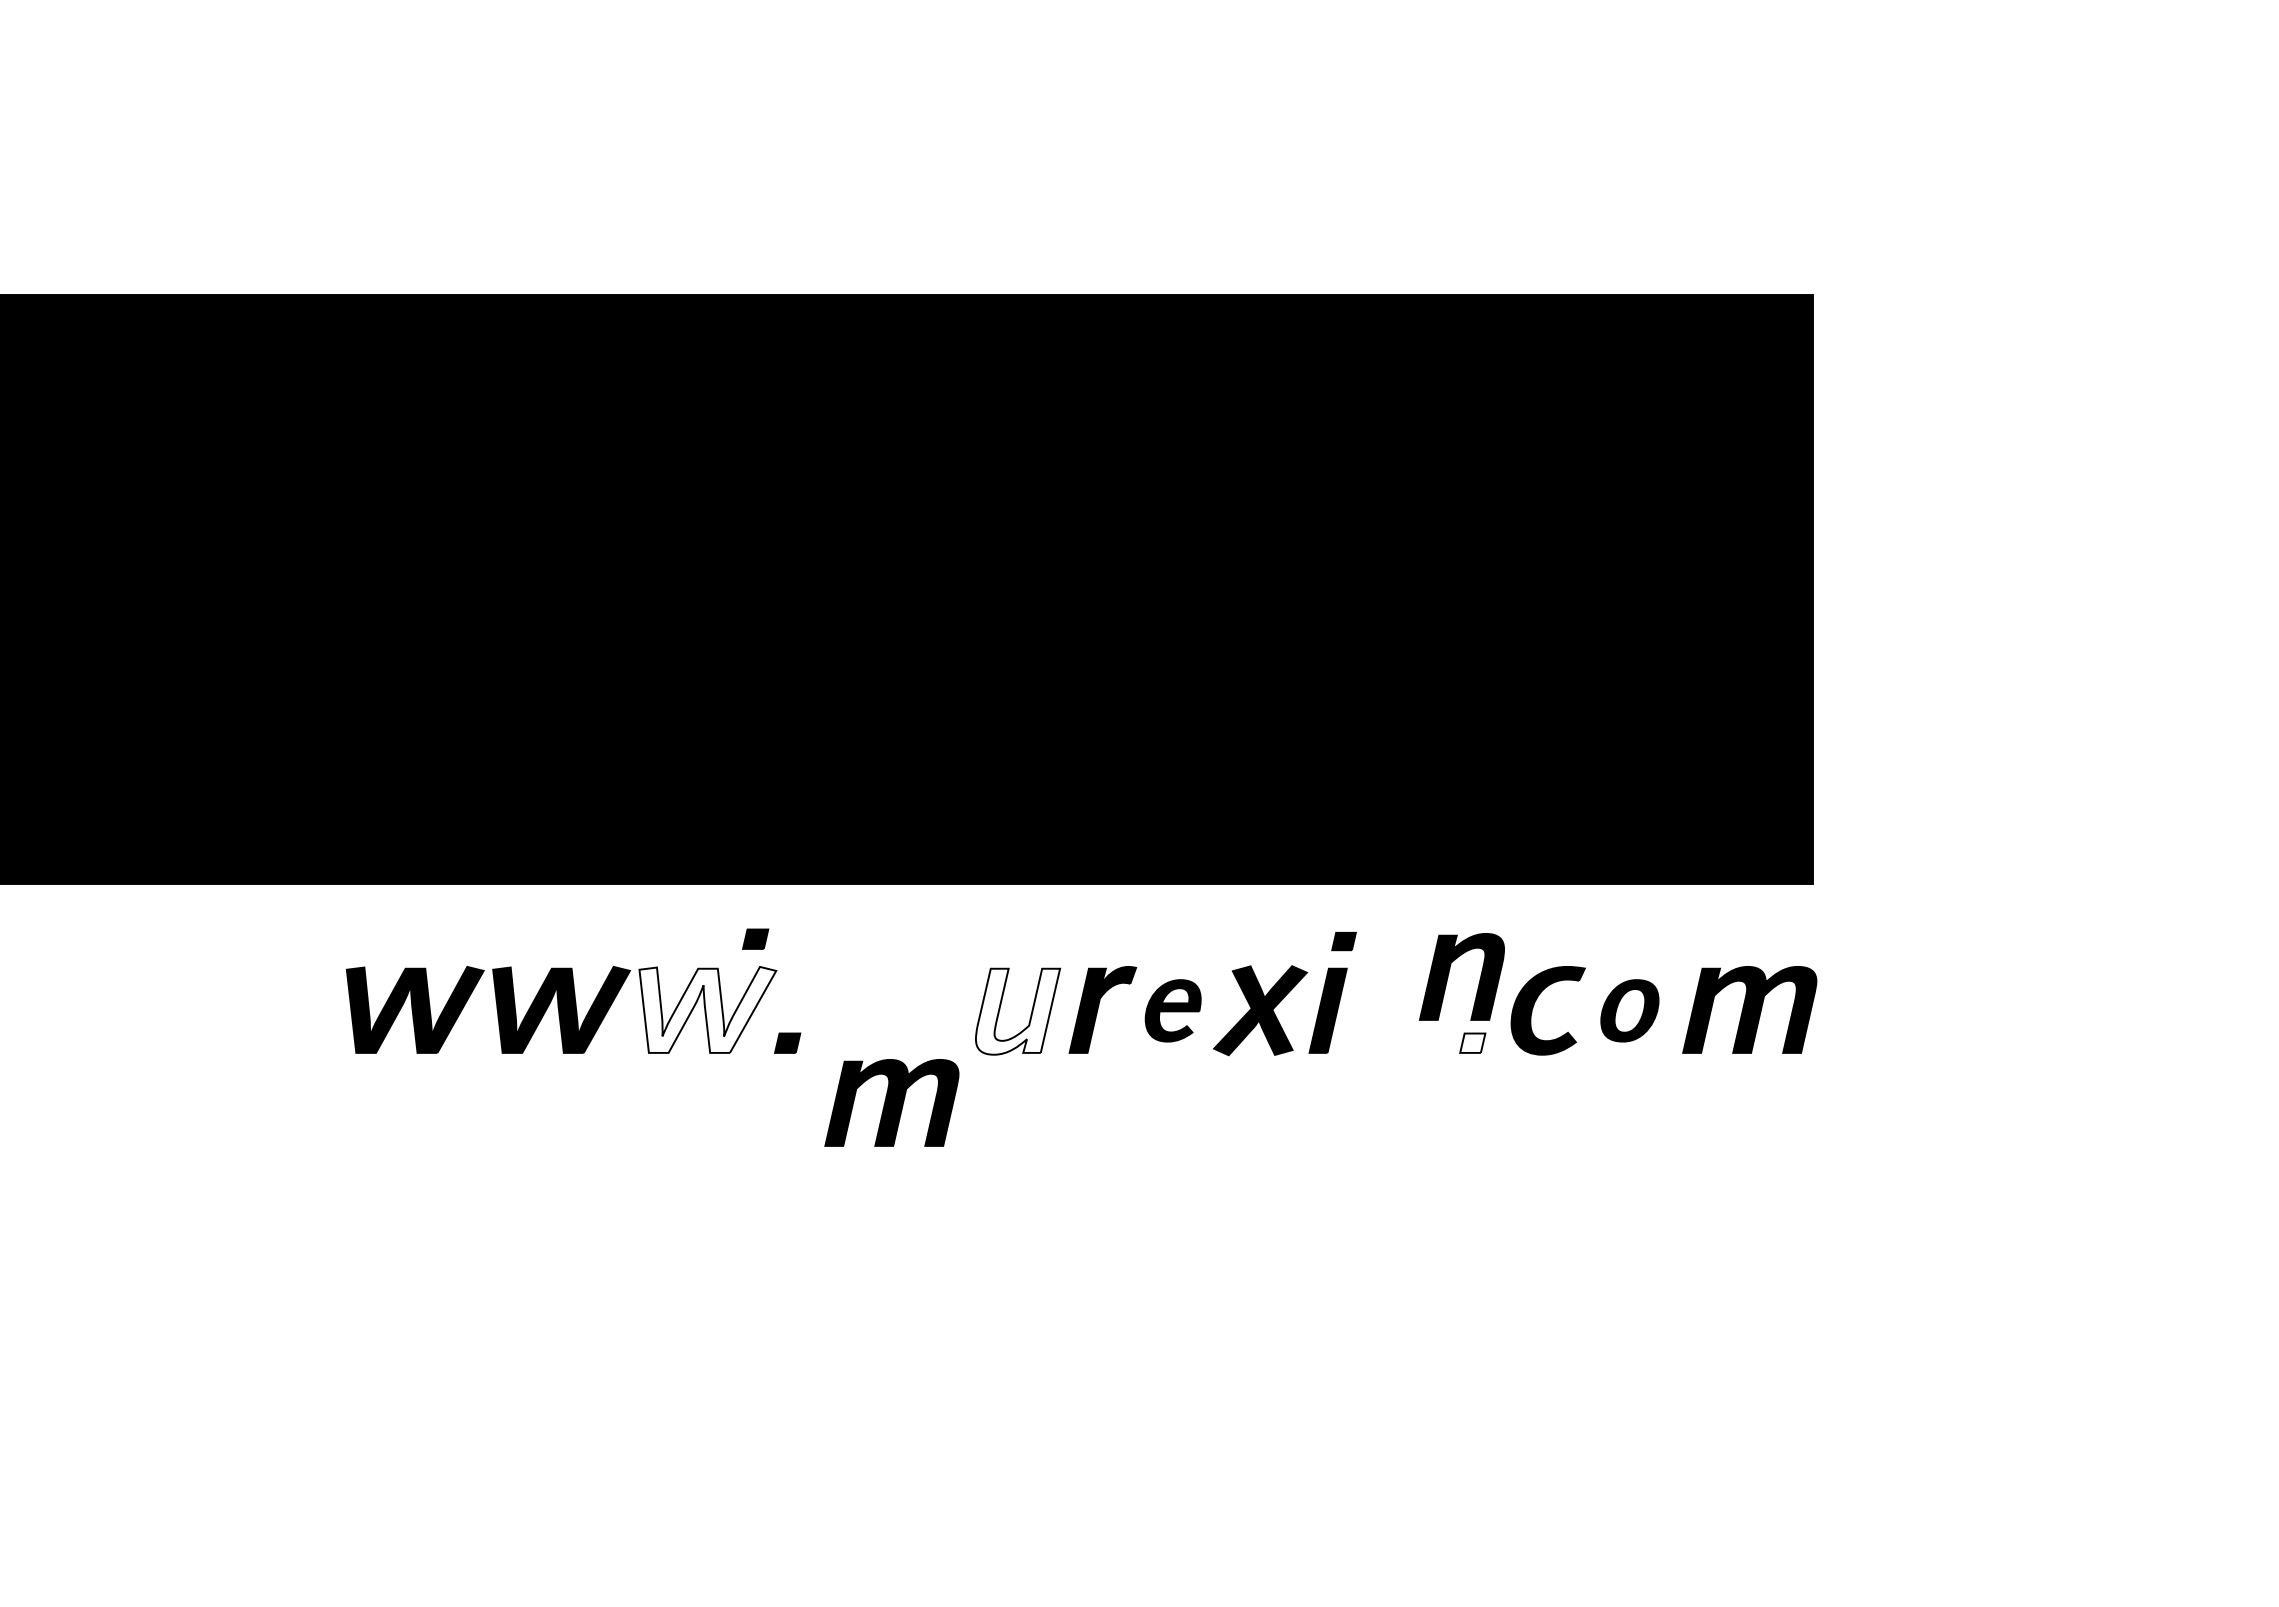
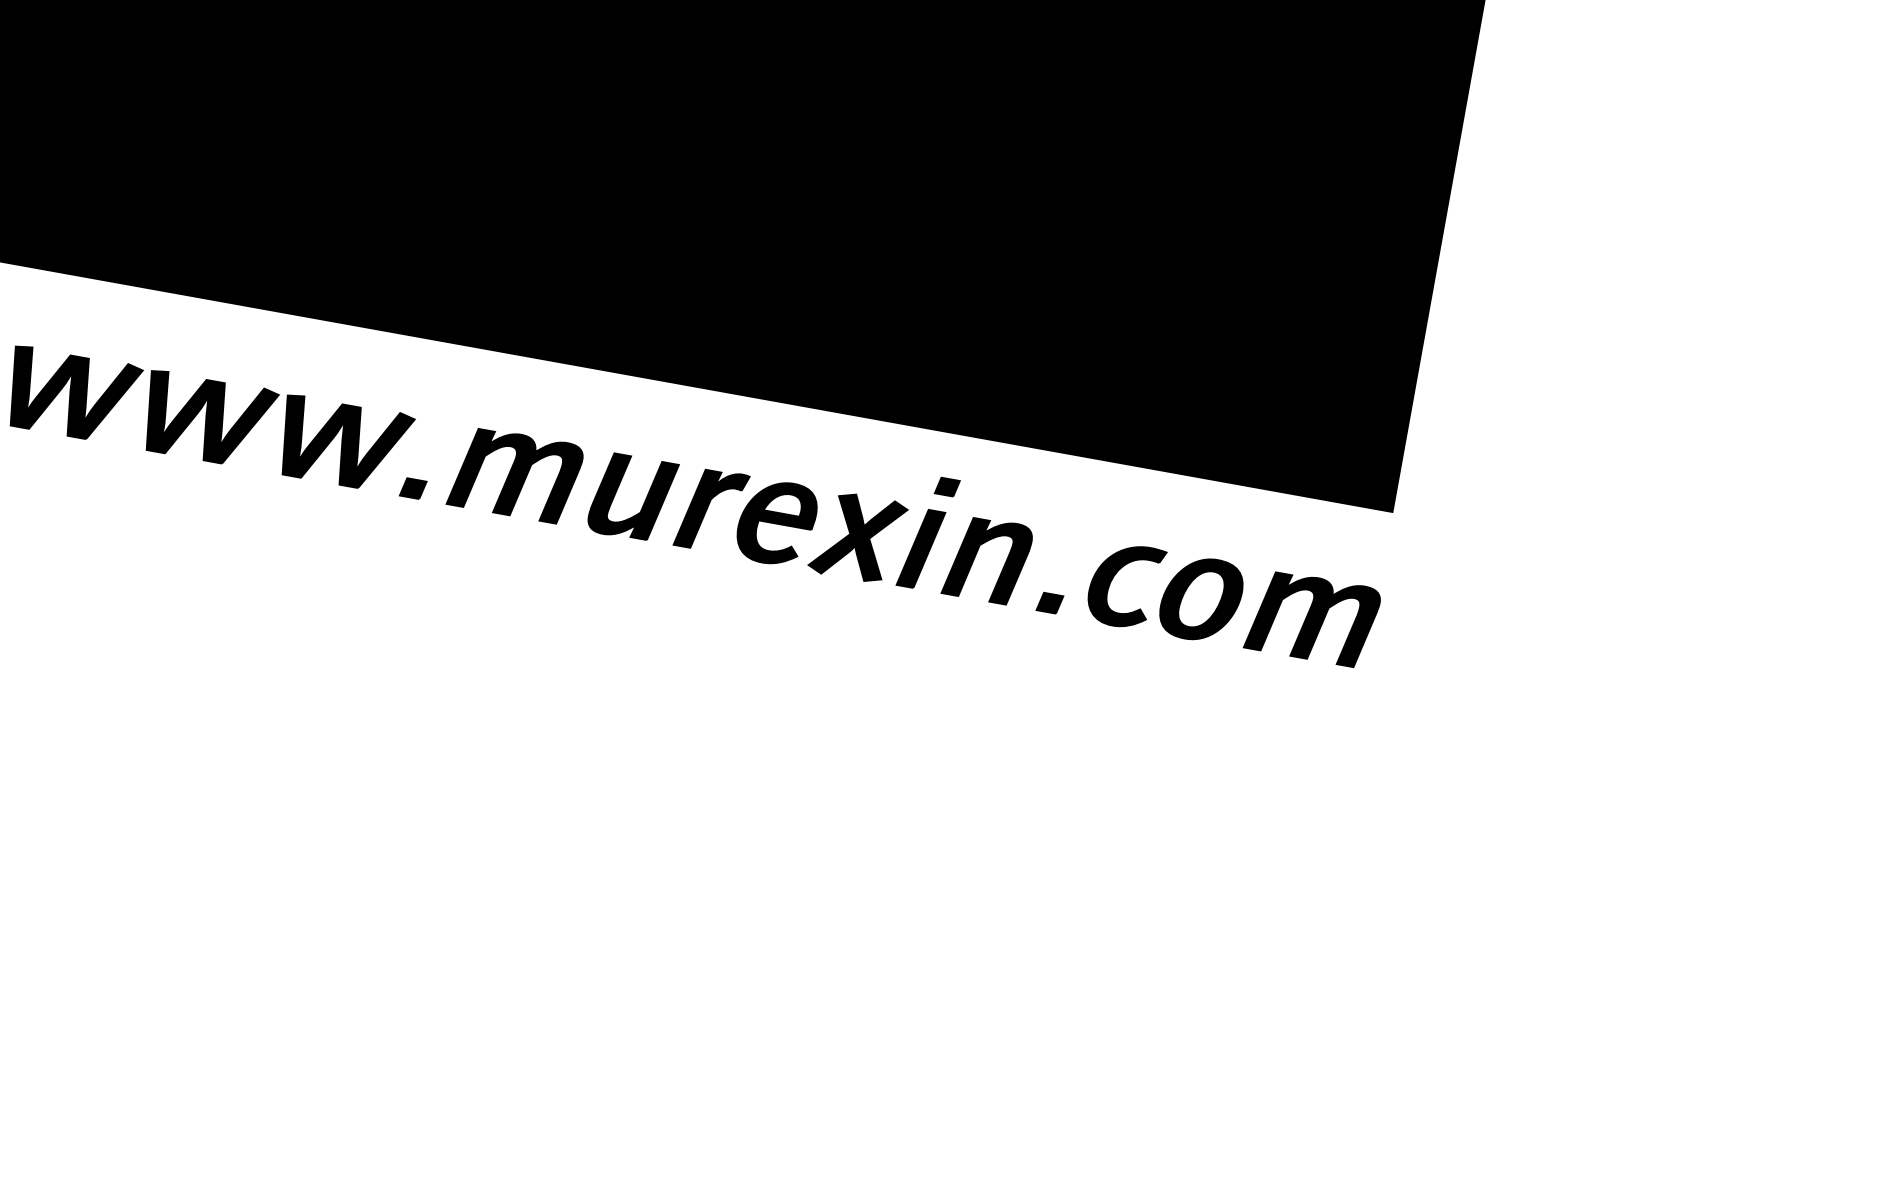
part: (755, 938) -> (400, 385), removed
part: (1449, 973) -> (976, 554), moved
fill: (707, 1009) -> (344, 443), added
part: (1173, 1010) -> (777, 522), size x1.43
part: (1629, 1010) -> (1201, 598), size x1.43
fill: (1017, 1011) -> (632, 497), added
fill: (1472, 1042) -> (1049, 602), added
part: (891, 1102) -> (515, 474), moved

